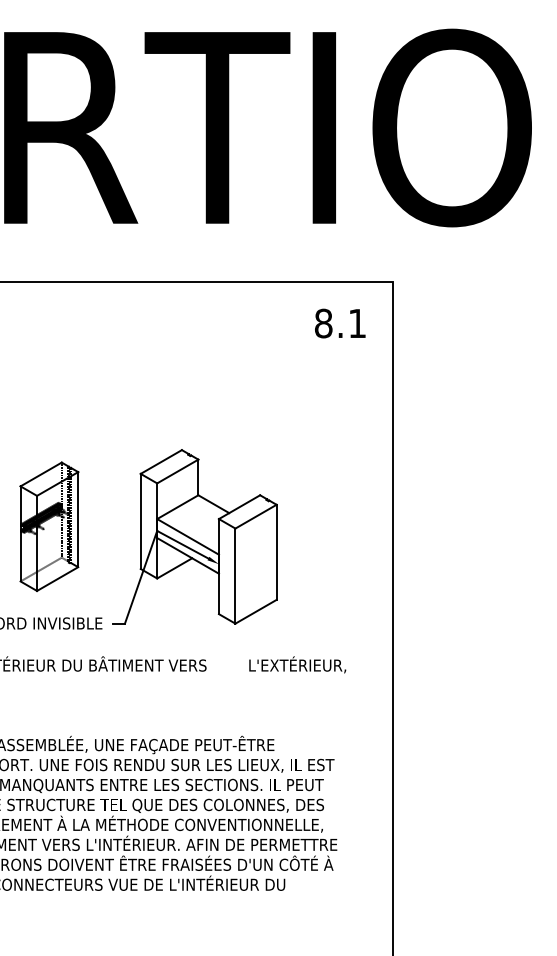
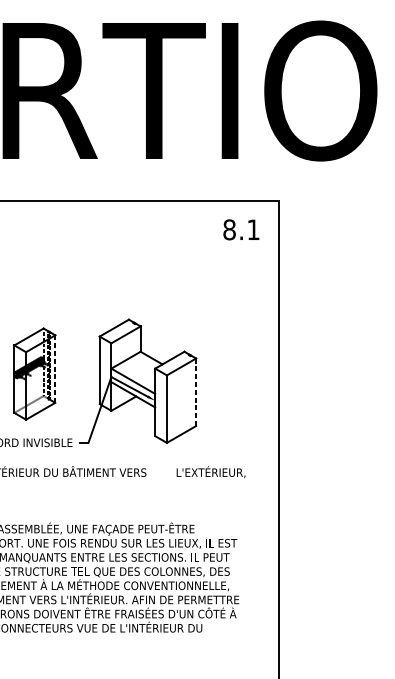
line: (78, 519) -> (55, 368), solid -> dashed
line: (276, 552) -> (196, 392), solid -> dashed

